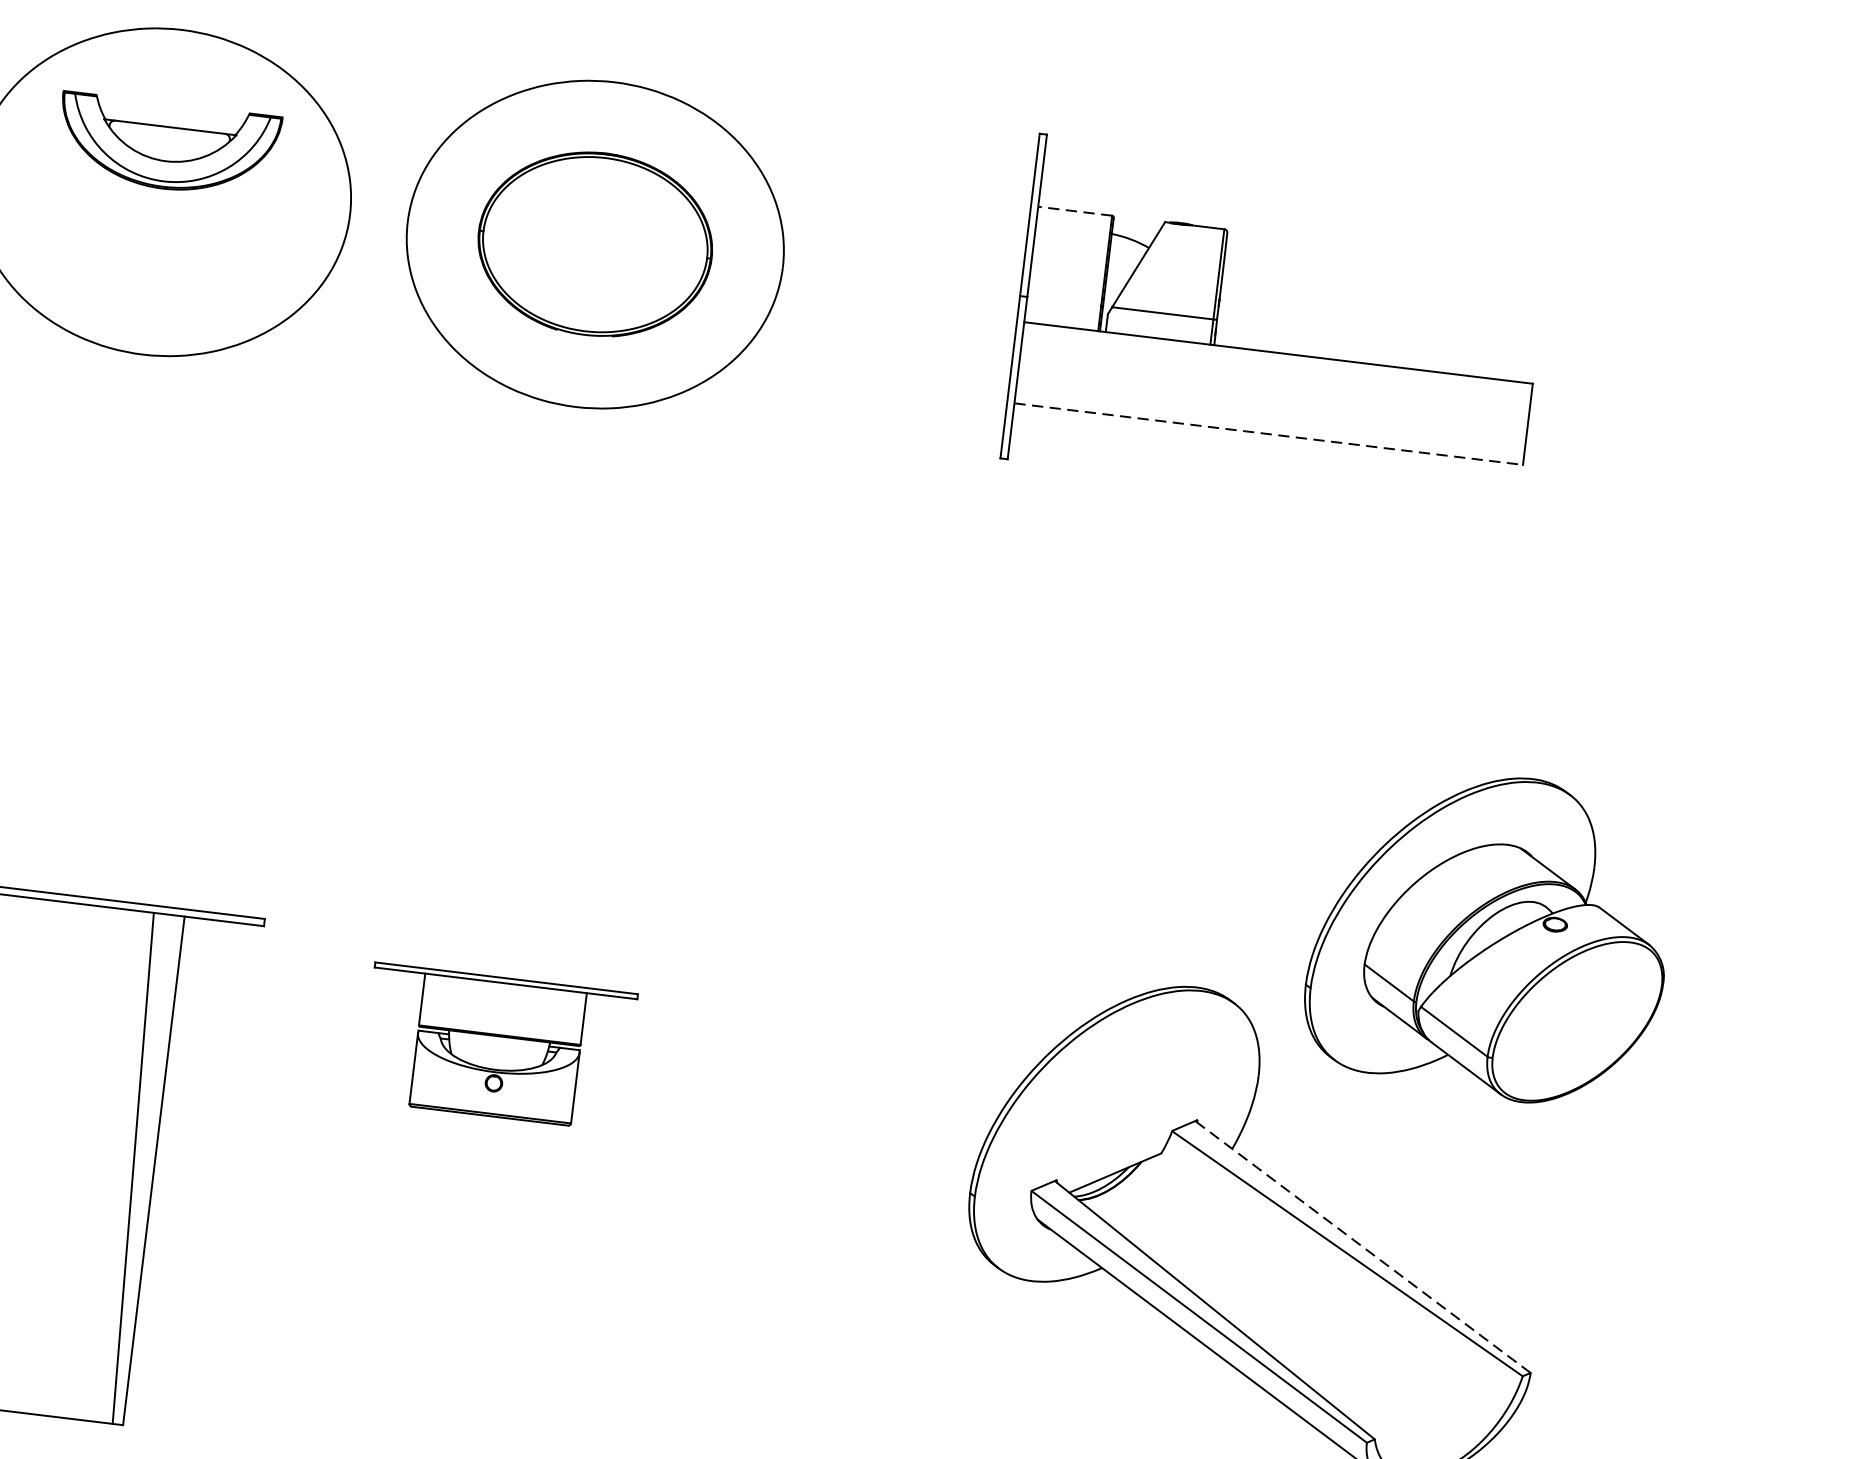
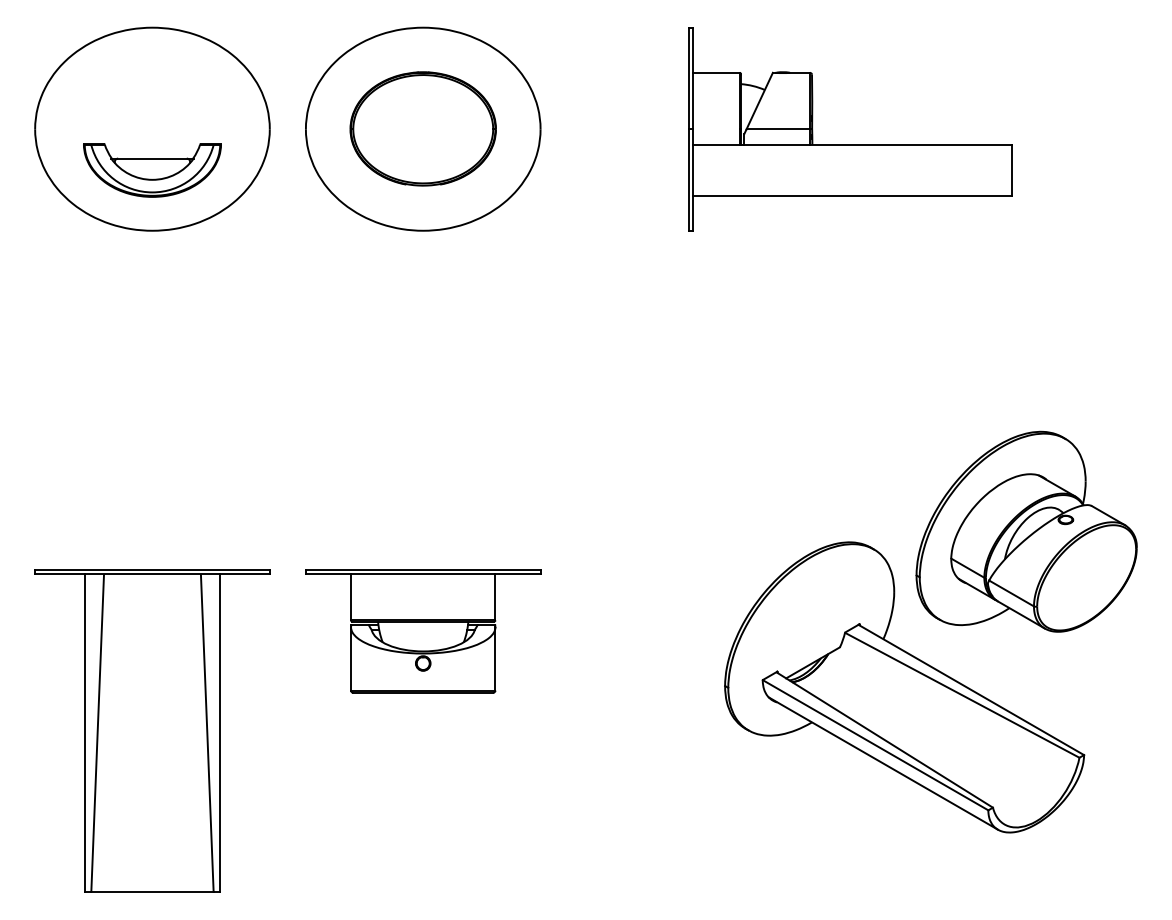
part: (168, 146) -> (152, 170), moved
line: (1075, 210) -> (716, 72), dashed -> solid
line: (1270, 433) -> (853, 195), dashed -> solid
part: (1490, 935) -> (1026, 531), moved
part: (498, 1047) -> (423, 631), size x1.43
line: (1361, 1246) -> (970, 689), dashed -> solid

